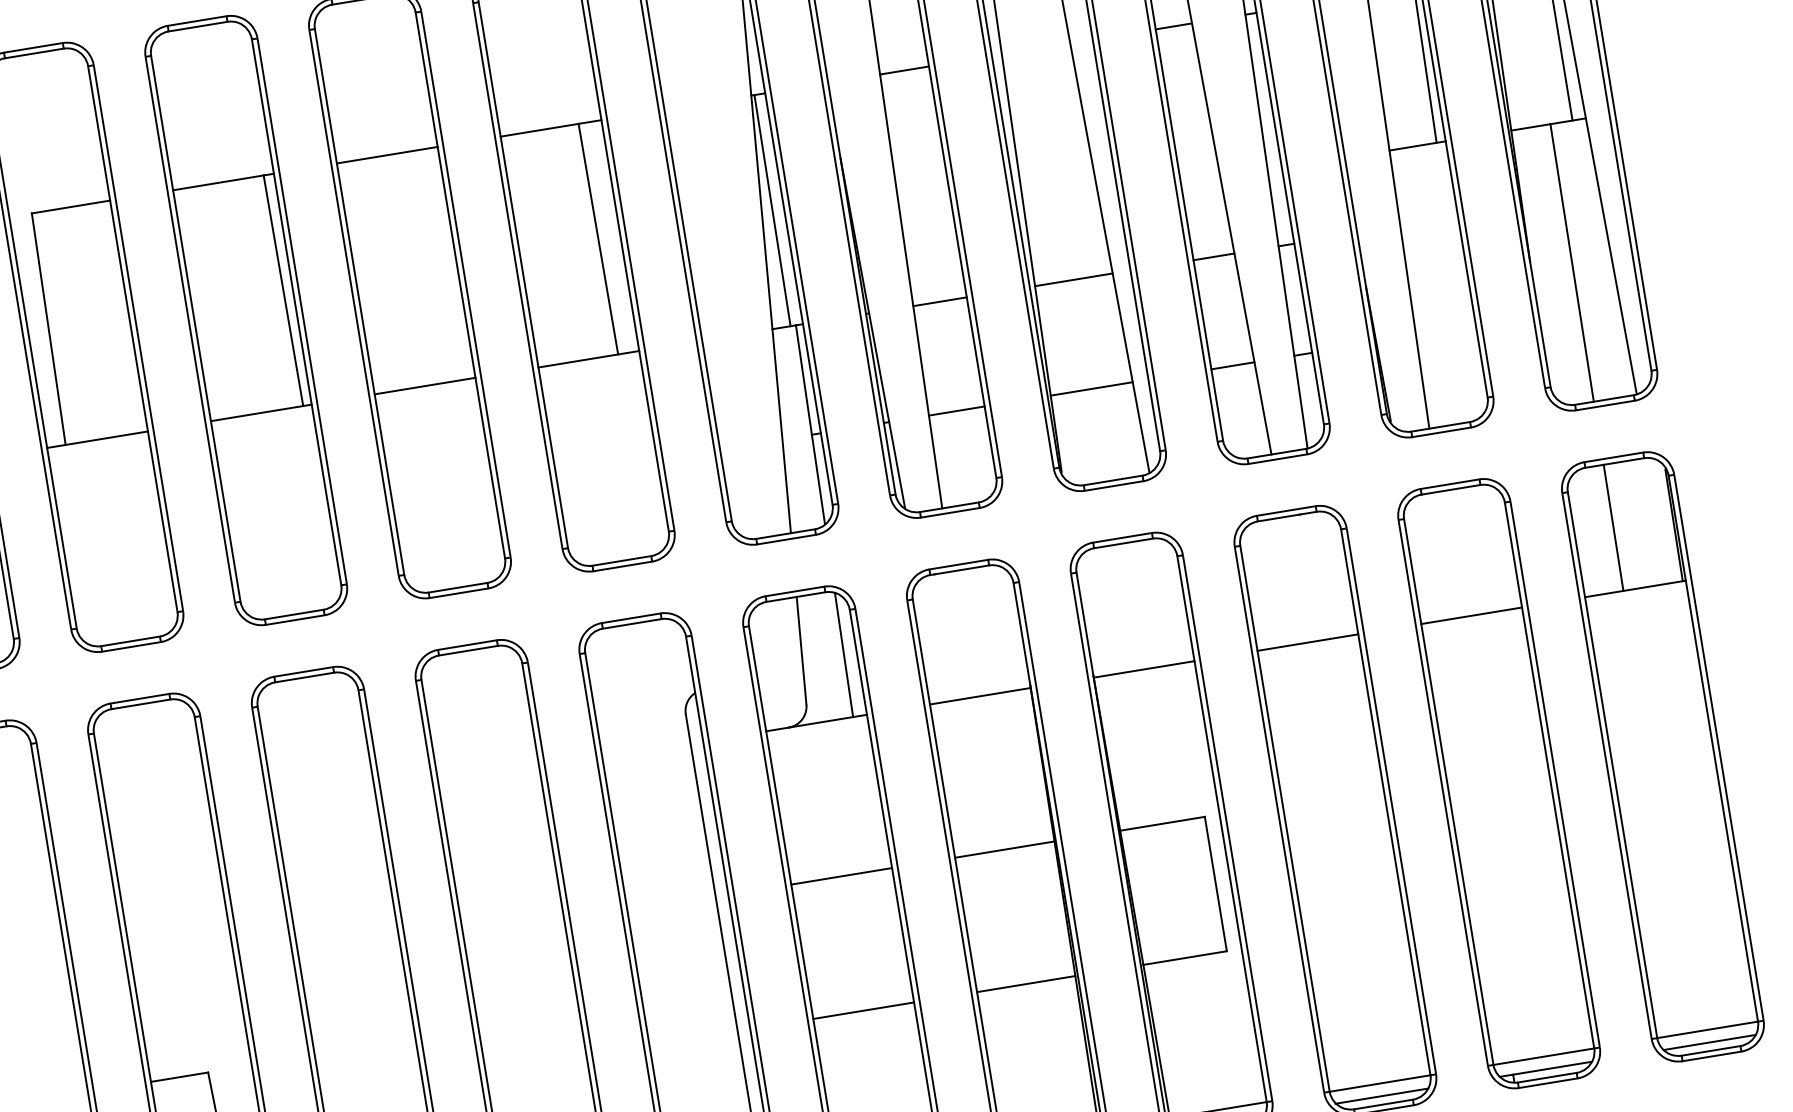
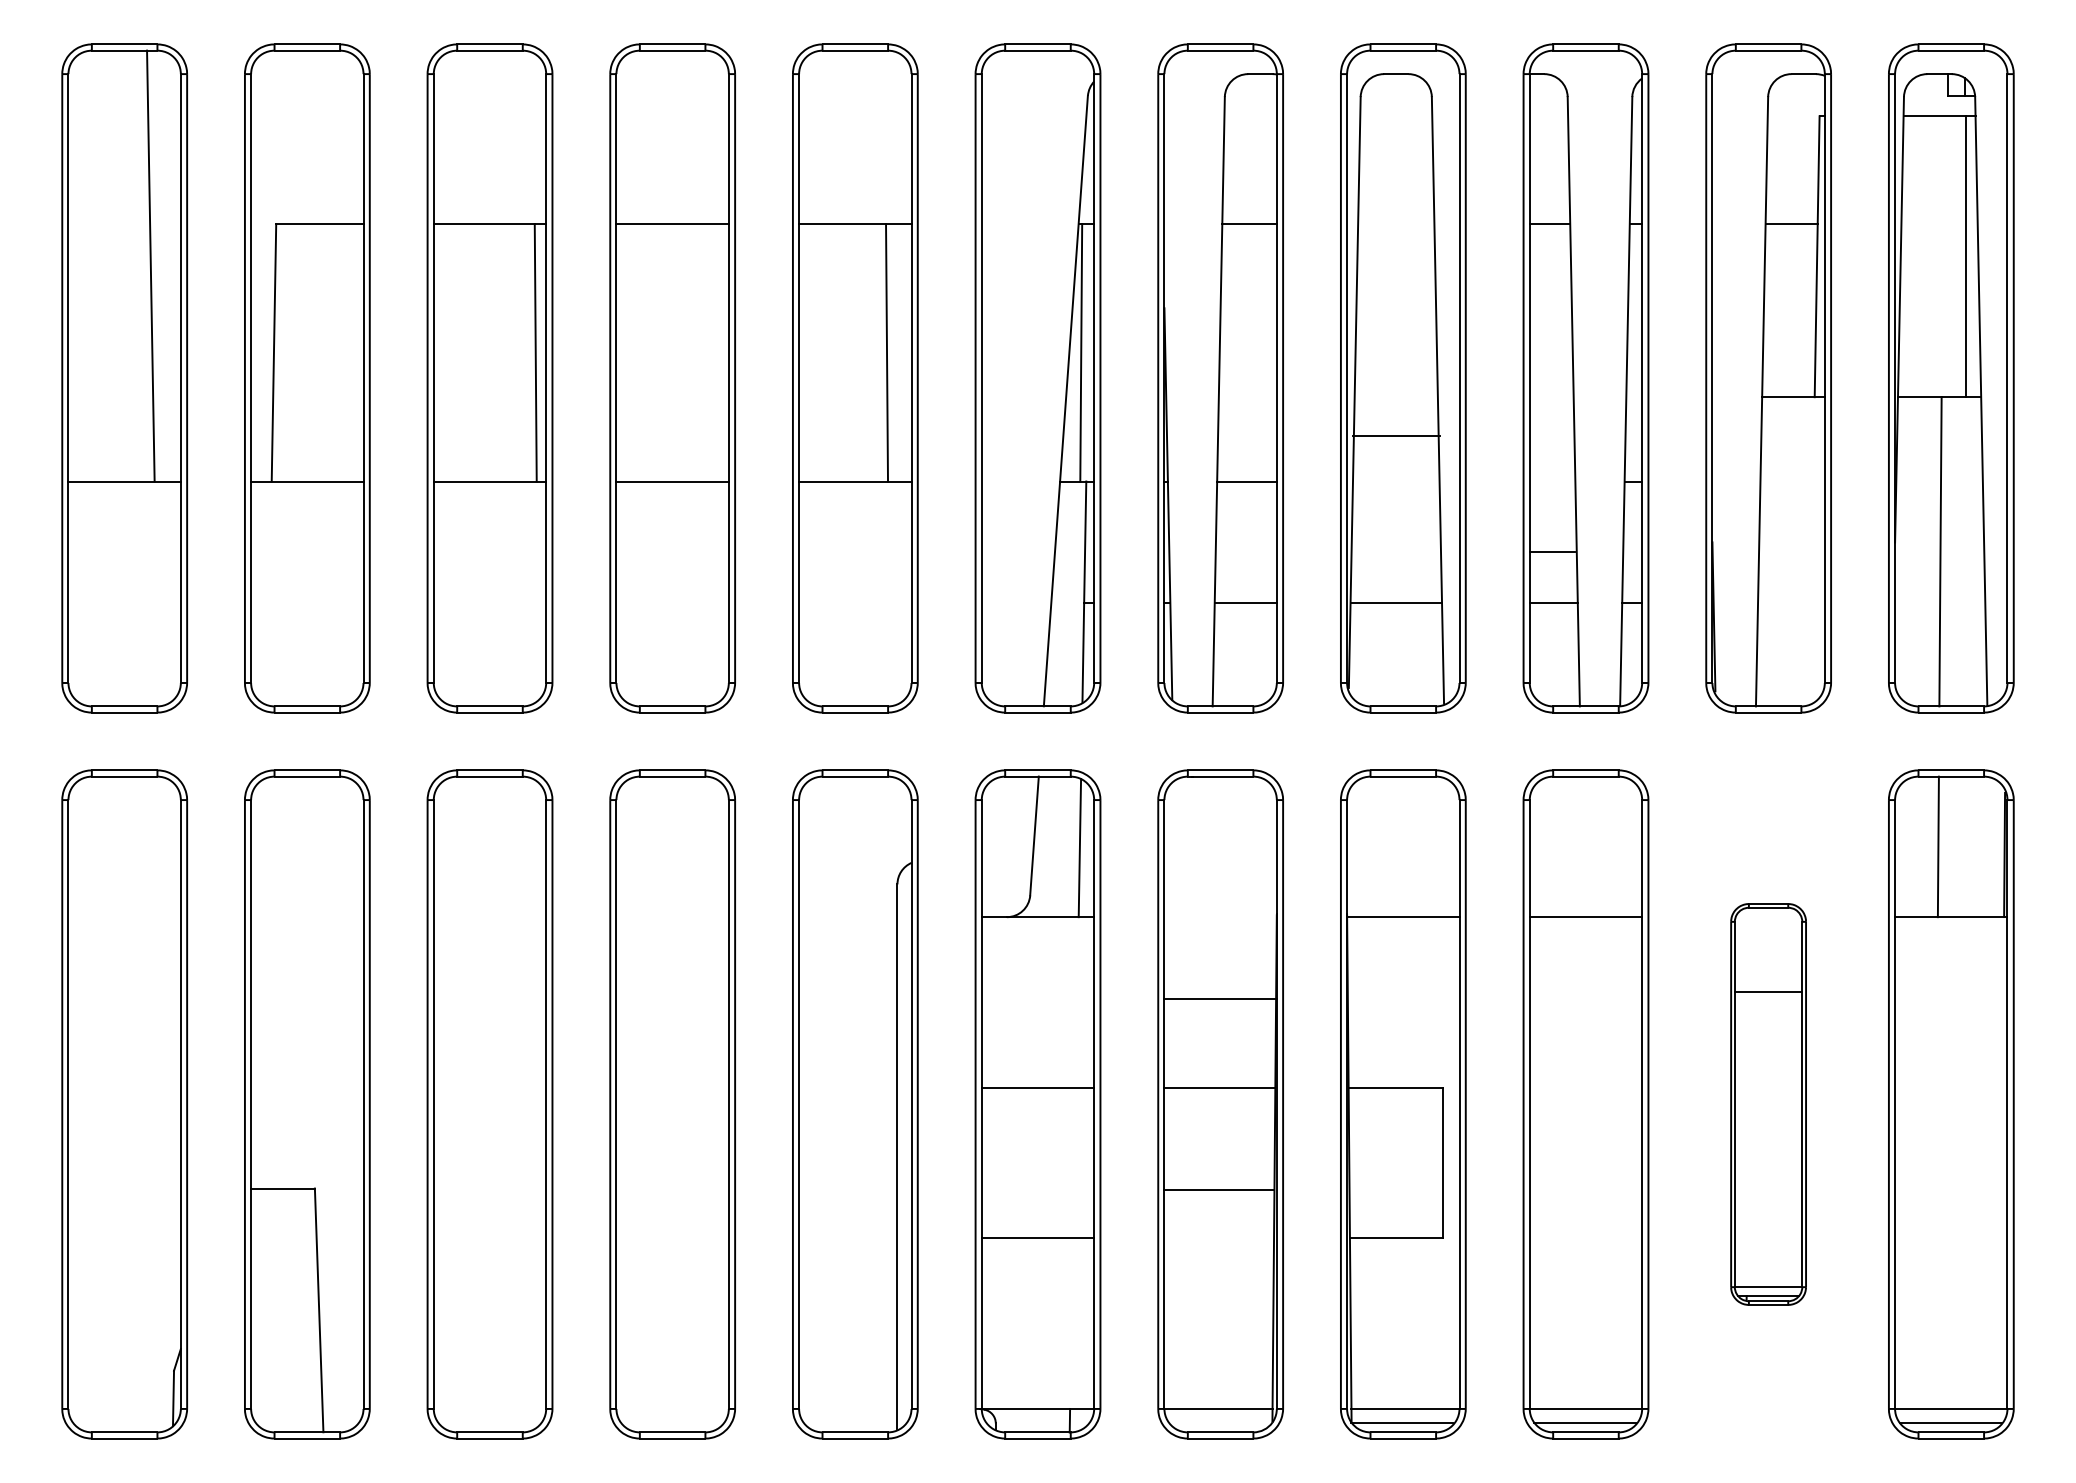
line: (1213, 256) -> (1552, 551), moved
line: (1073, 279) -> (1395, 435), moved
line: (980, 696) -> (1220, 999), moved
part: (1499, 783) -> (1768, 1104), size x0.6
line: (1026, 984) -> (1219, 1190), moved

